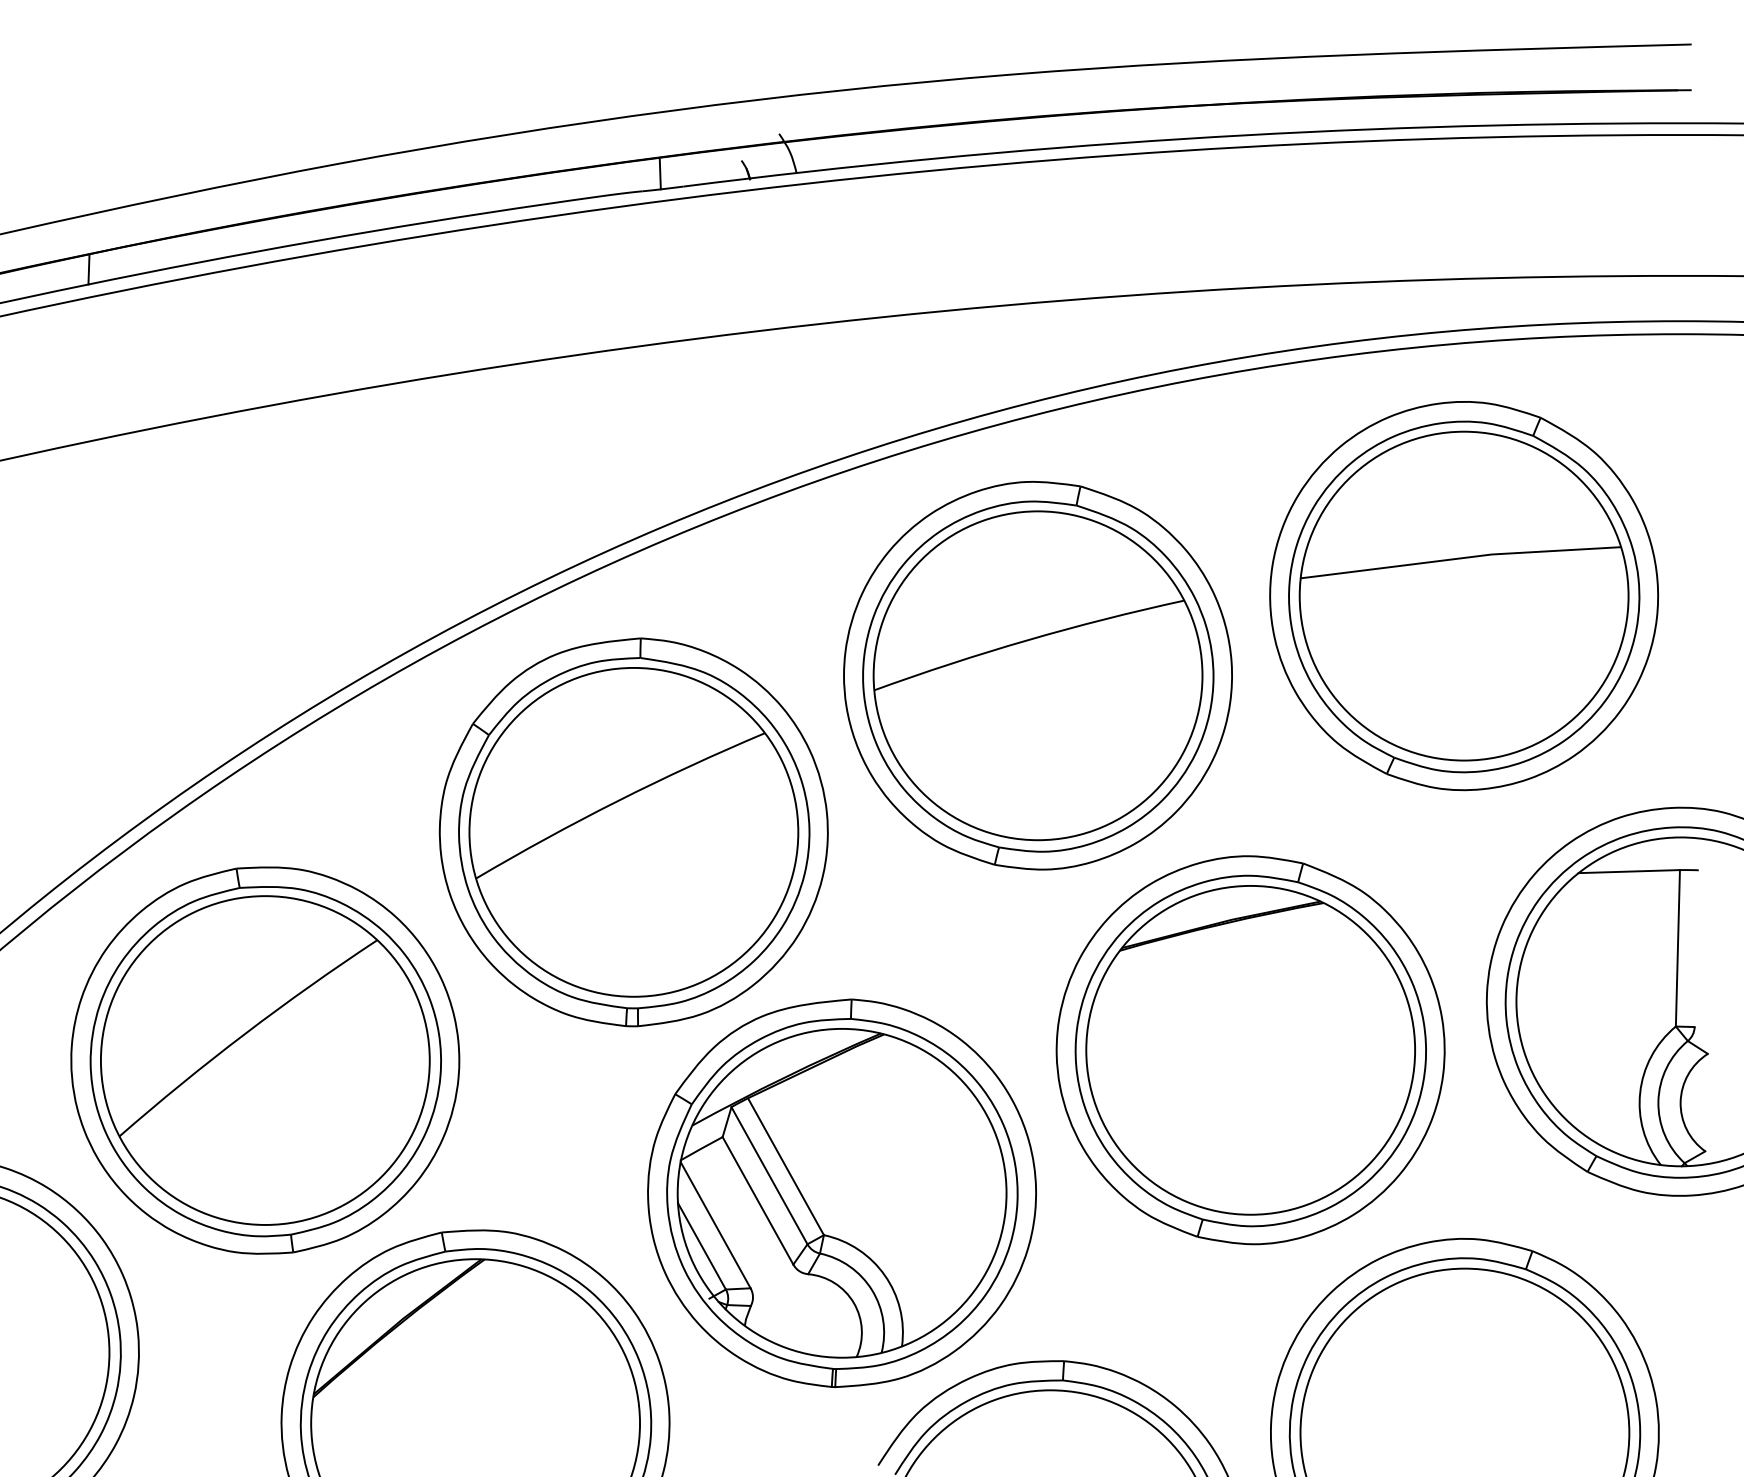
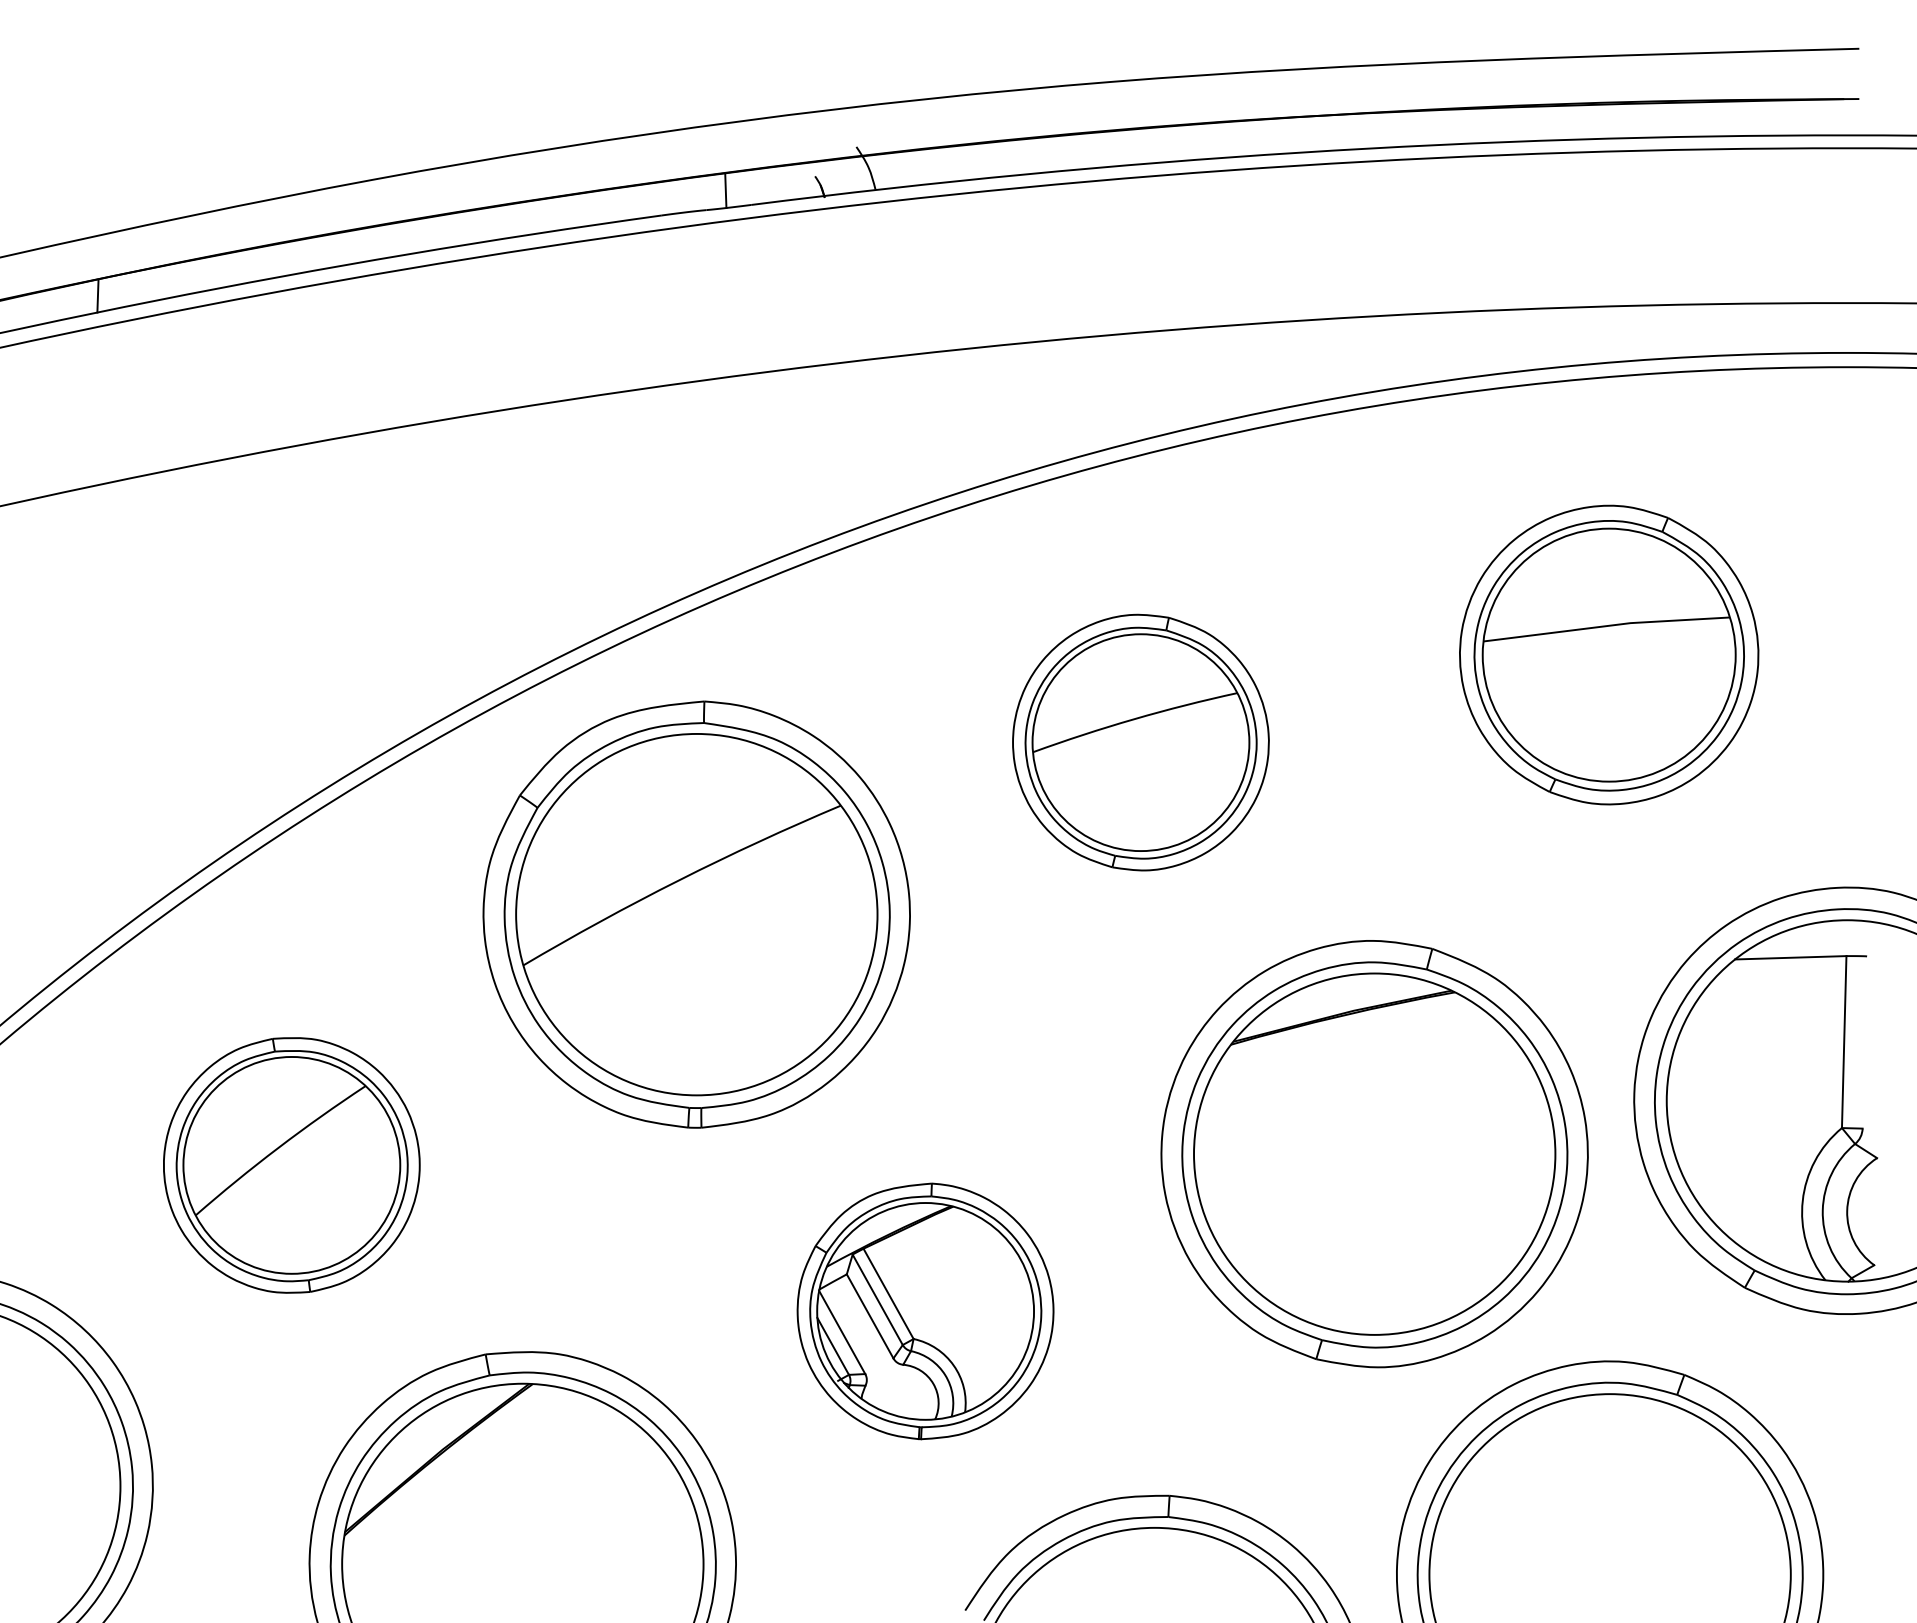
part: (1463, 596) -> (1608, 655), size x0.7
part: (1037, 675) -> (1140, 742), size x0.6
part: (265, 1060) -> (291, 1165), size x0.6
part: (841, 1193) -> (924, 1311), size x0.6

